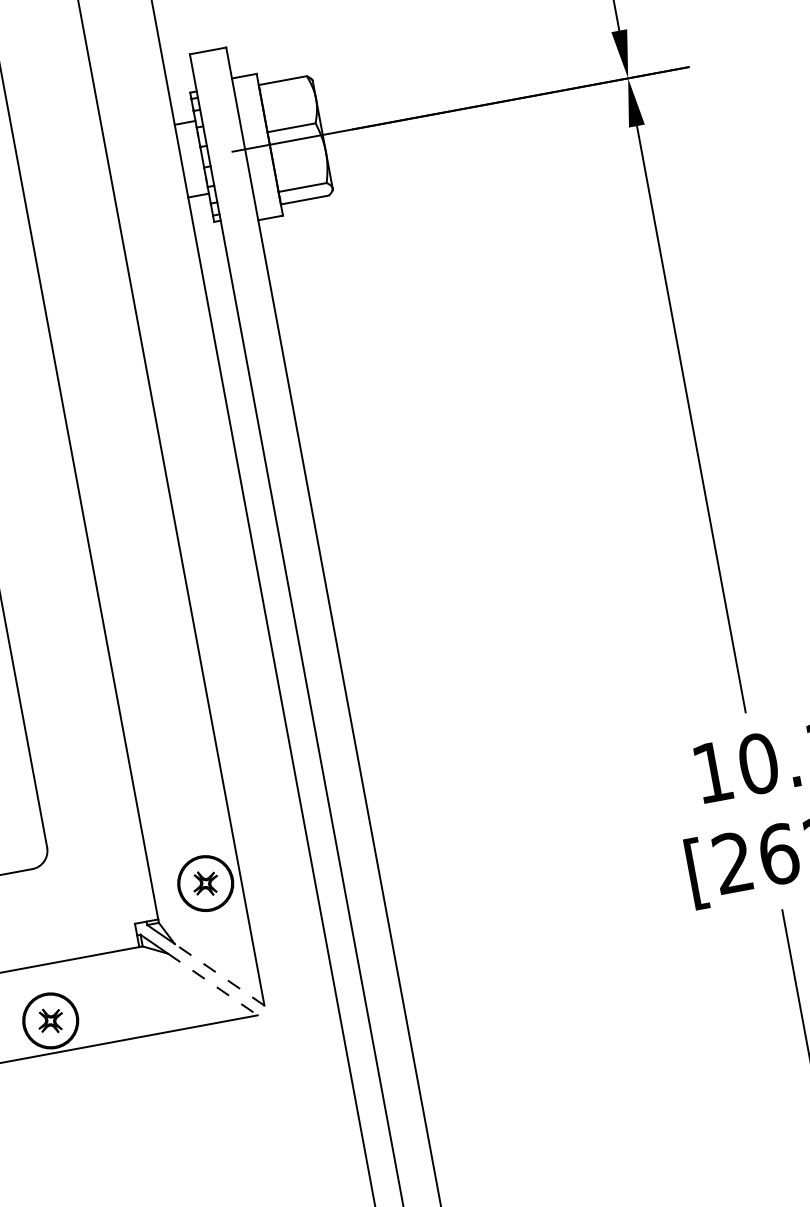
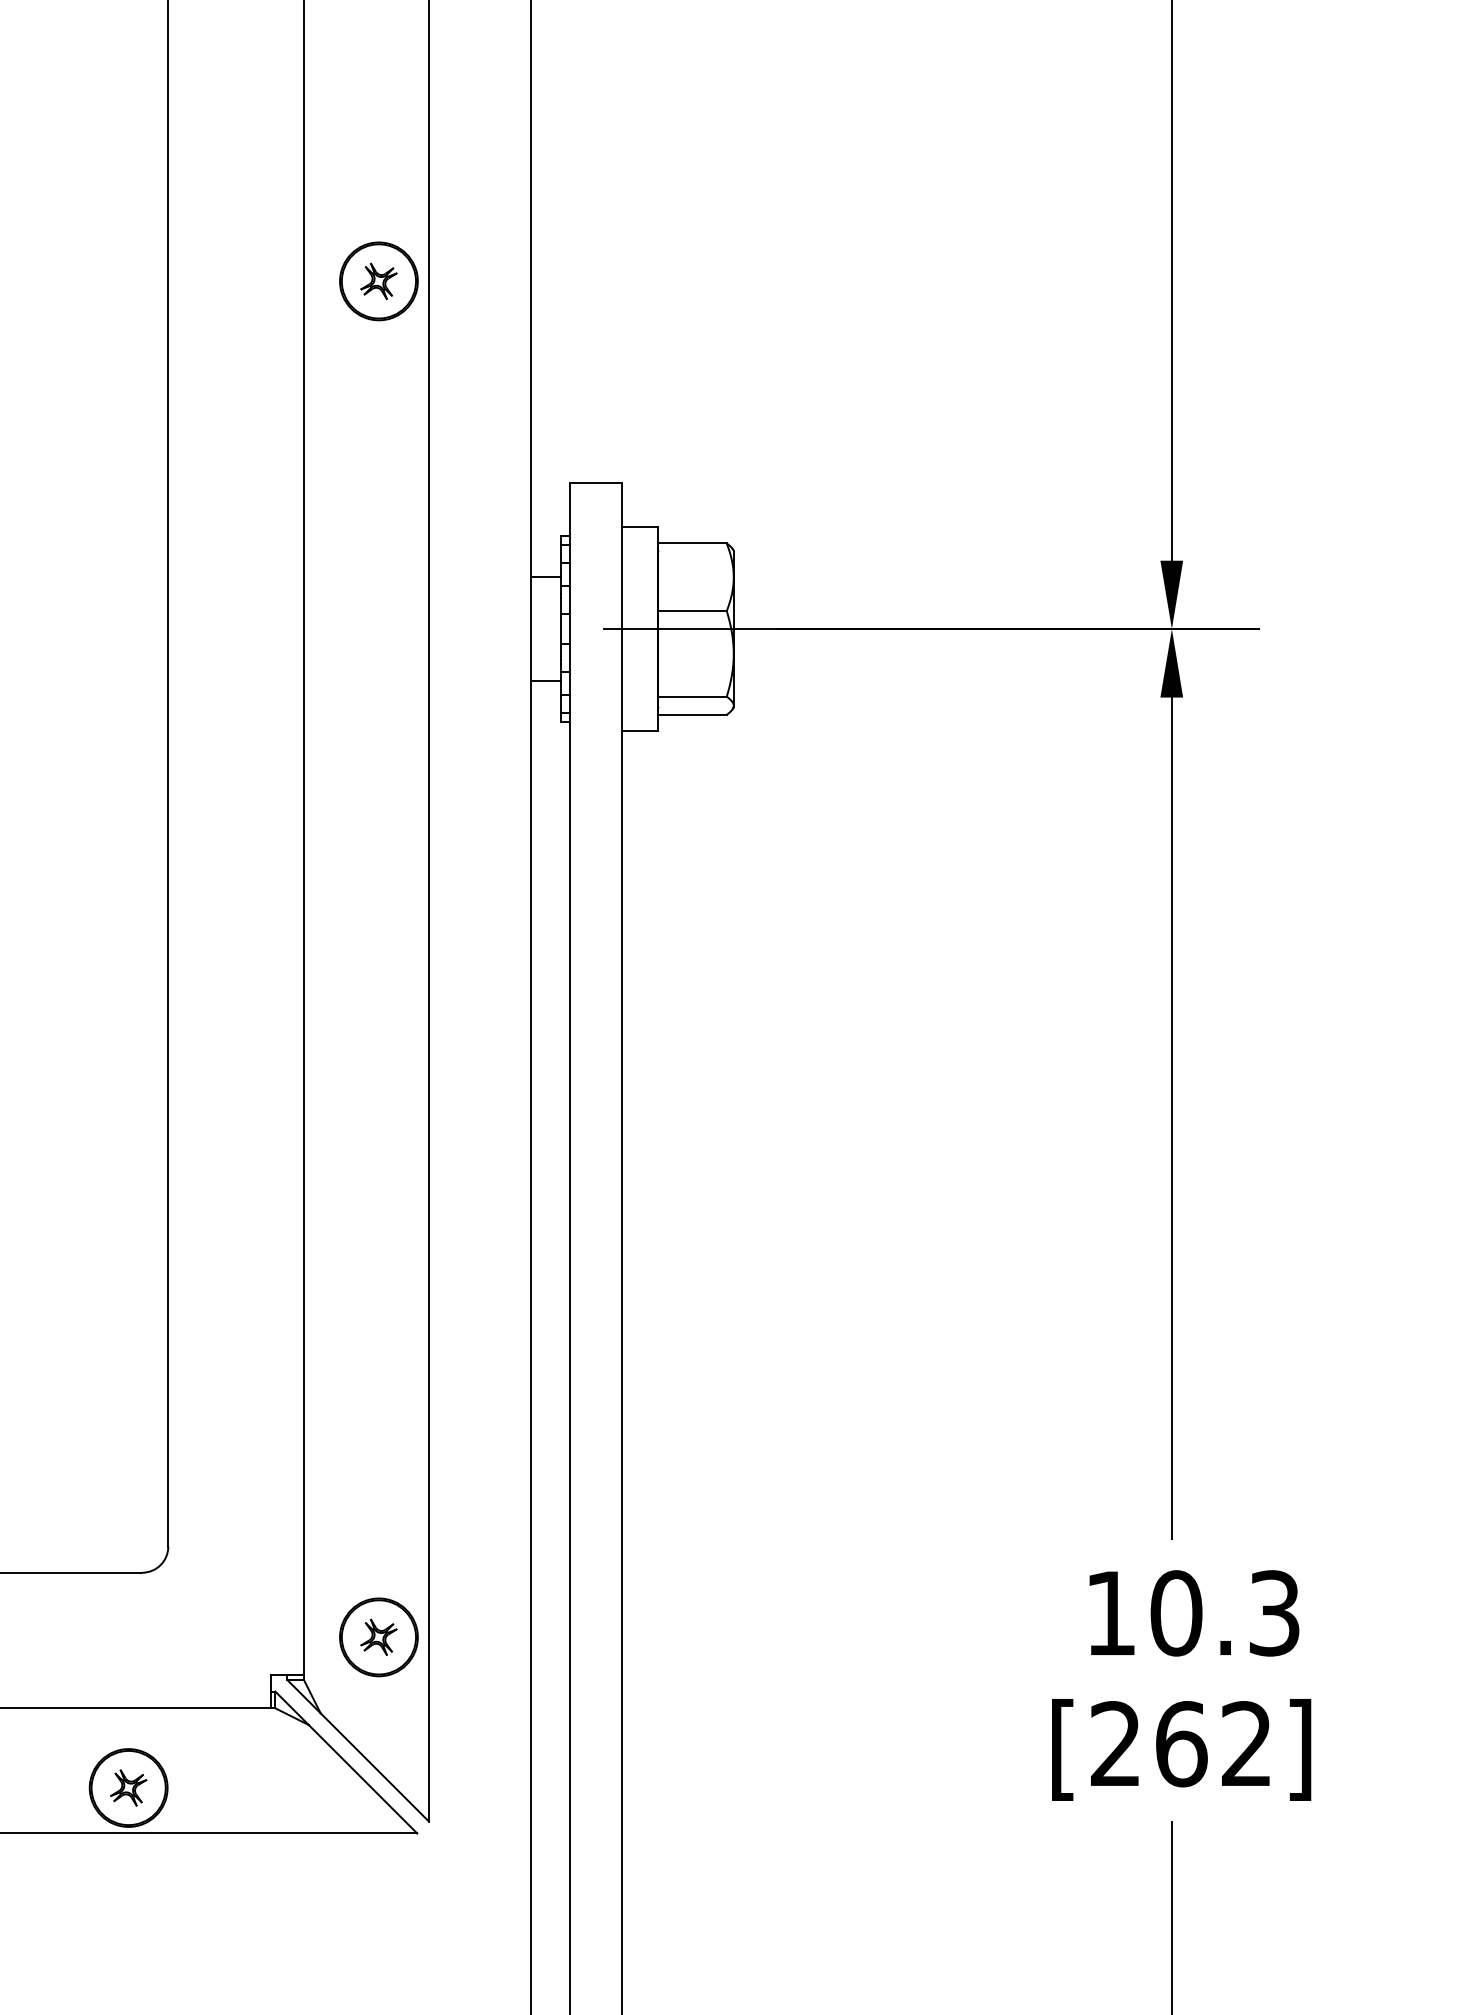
line: (219, 974) -> (374, 1767), dashed -> solid
line: (213, 984) -> (363, 1779), dashed -> solid

